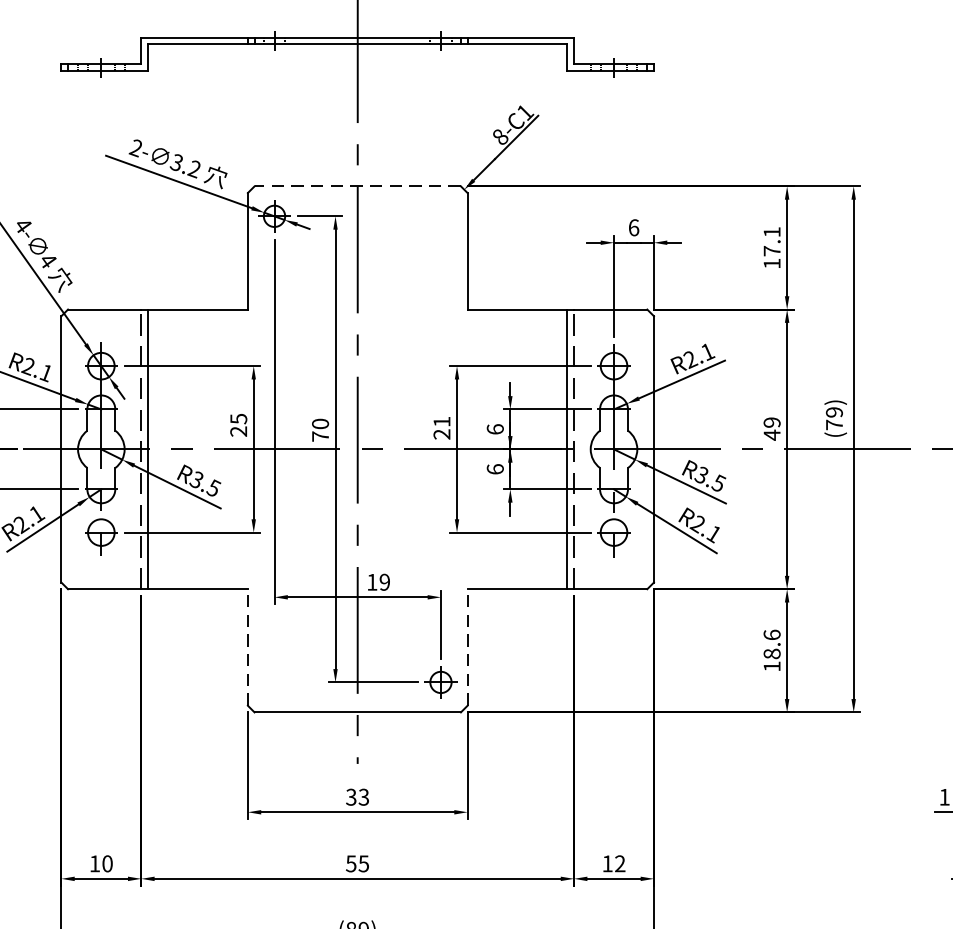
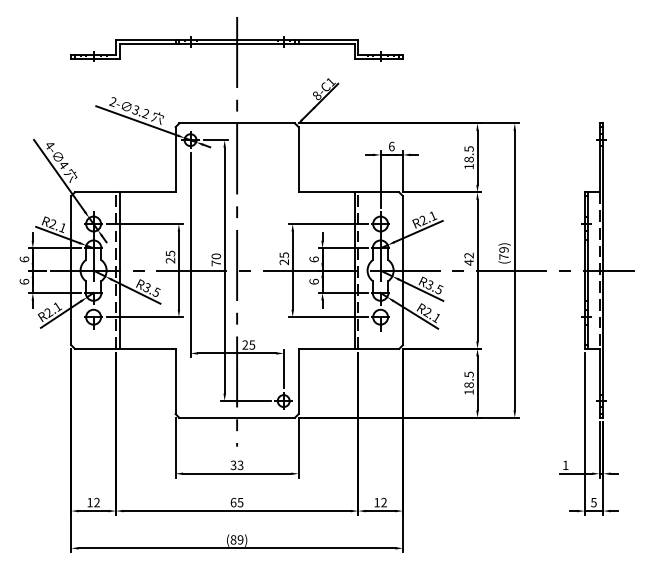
line: (358, 186) -> (237, 123), dashed -> solid
text: (771, 241) -> (468, 154), 17.1 -> 18.5
text: (442, 422) -> (284, 255), 21 -> 25
text: (772, 422) -> (469, 255), 49 -> 42
text: (378, 581) -> (248, 344), 19 -> 25
text: (771, 634) -> (468, 374), 18.6 -> 18.5
line: (247, 647) -> (175, 381), dashed -> solid
line: (467, 647) -> (298, 381), dashed -> solid
text: (106, 863) -> (96, 502), 10 -> 12
text: (351, 863) -> (233, 502), 55 -> 65

